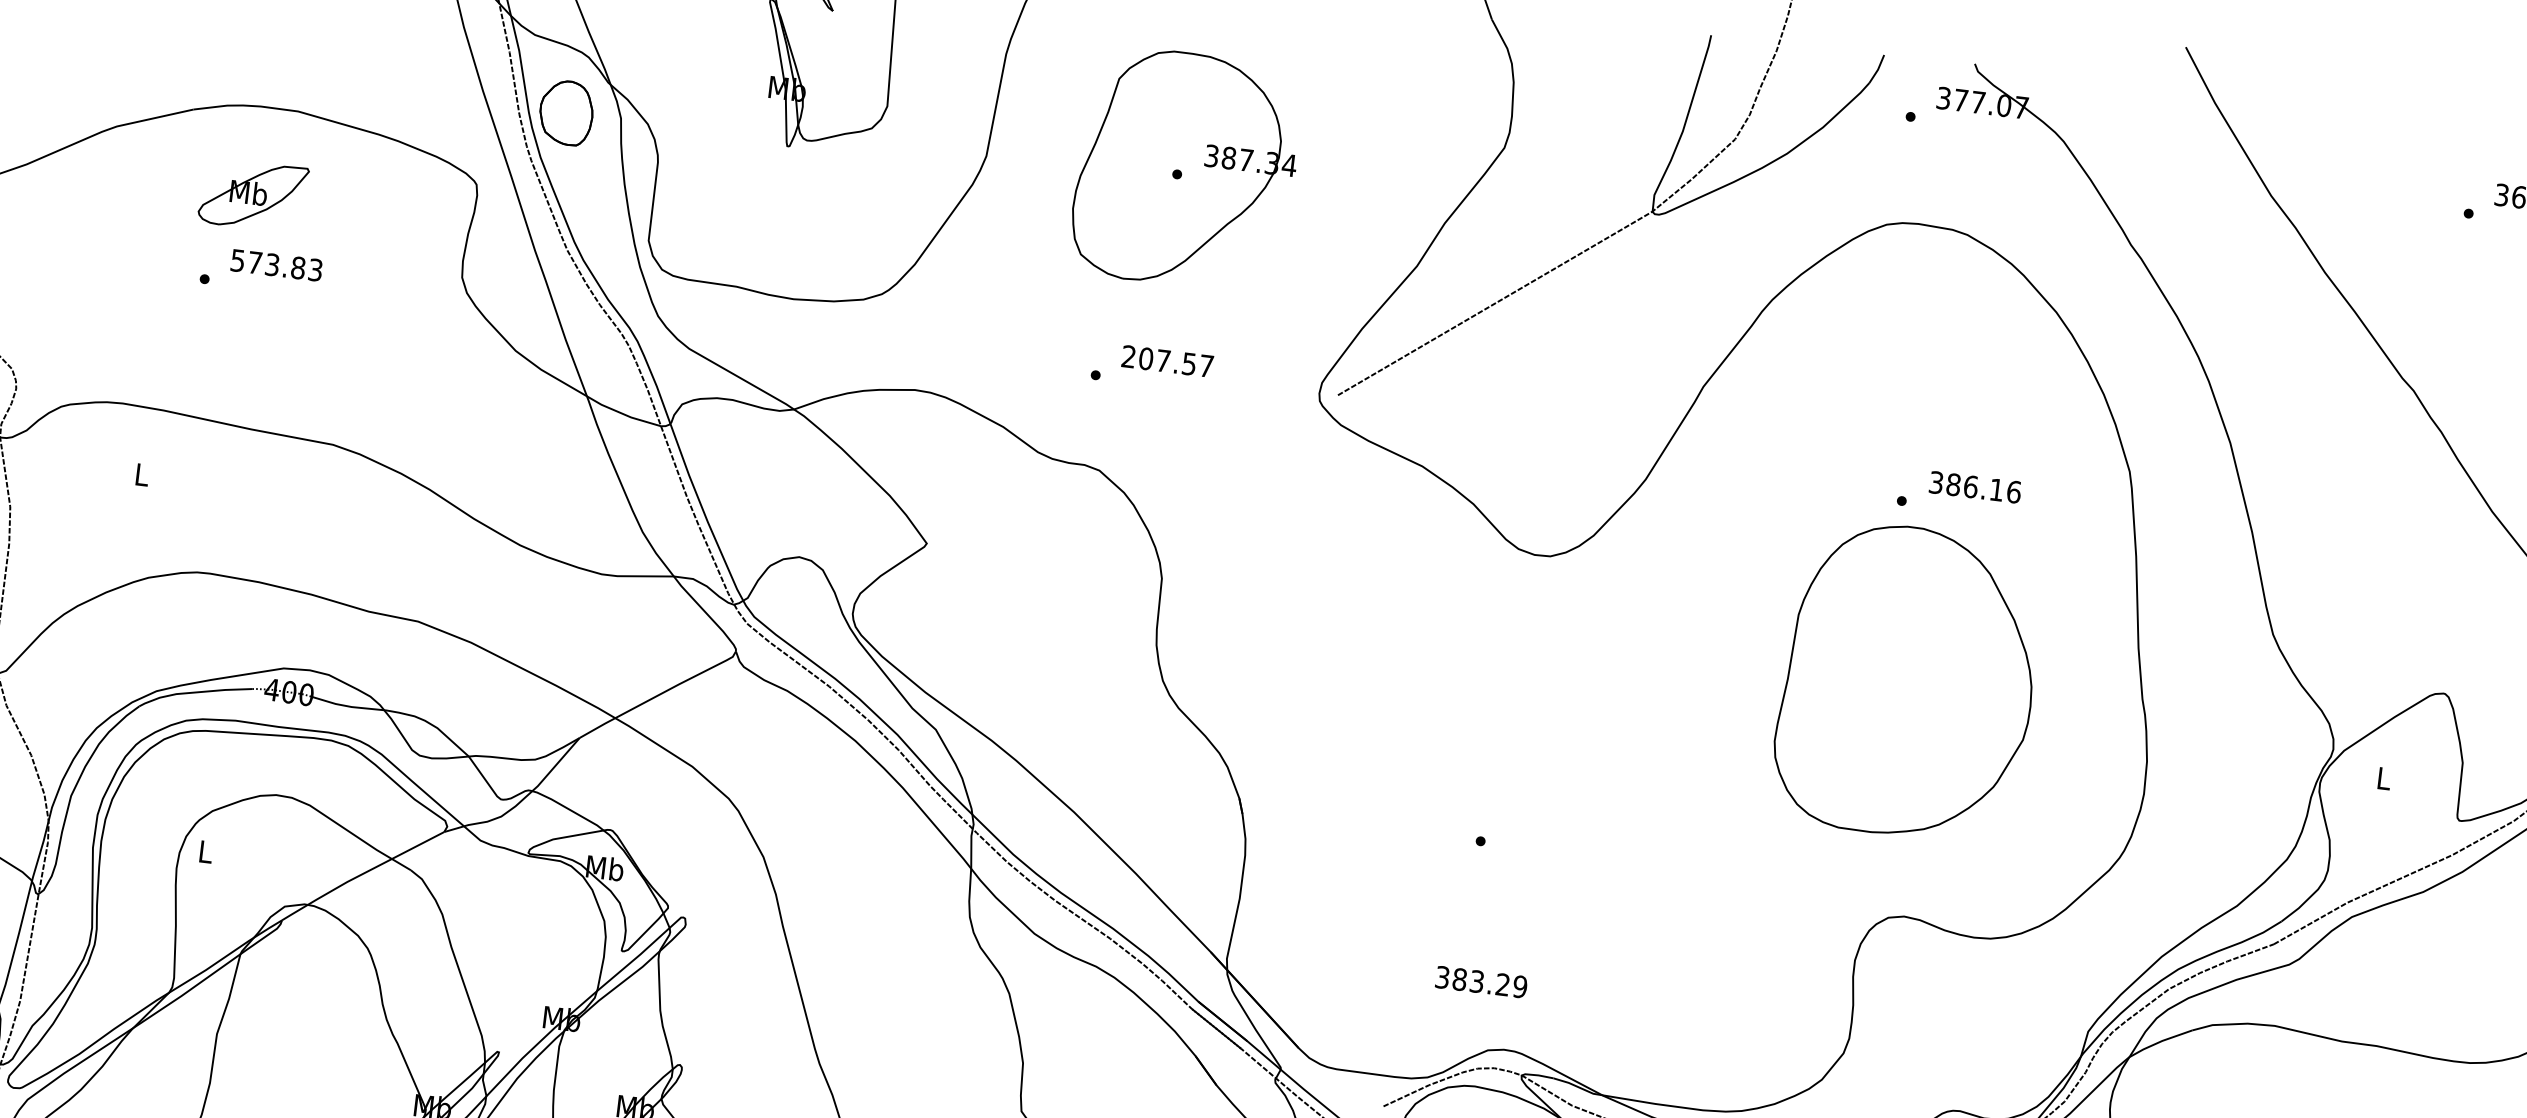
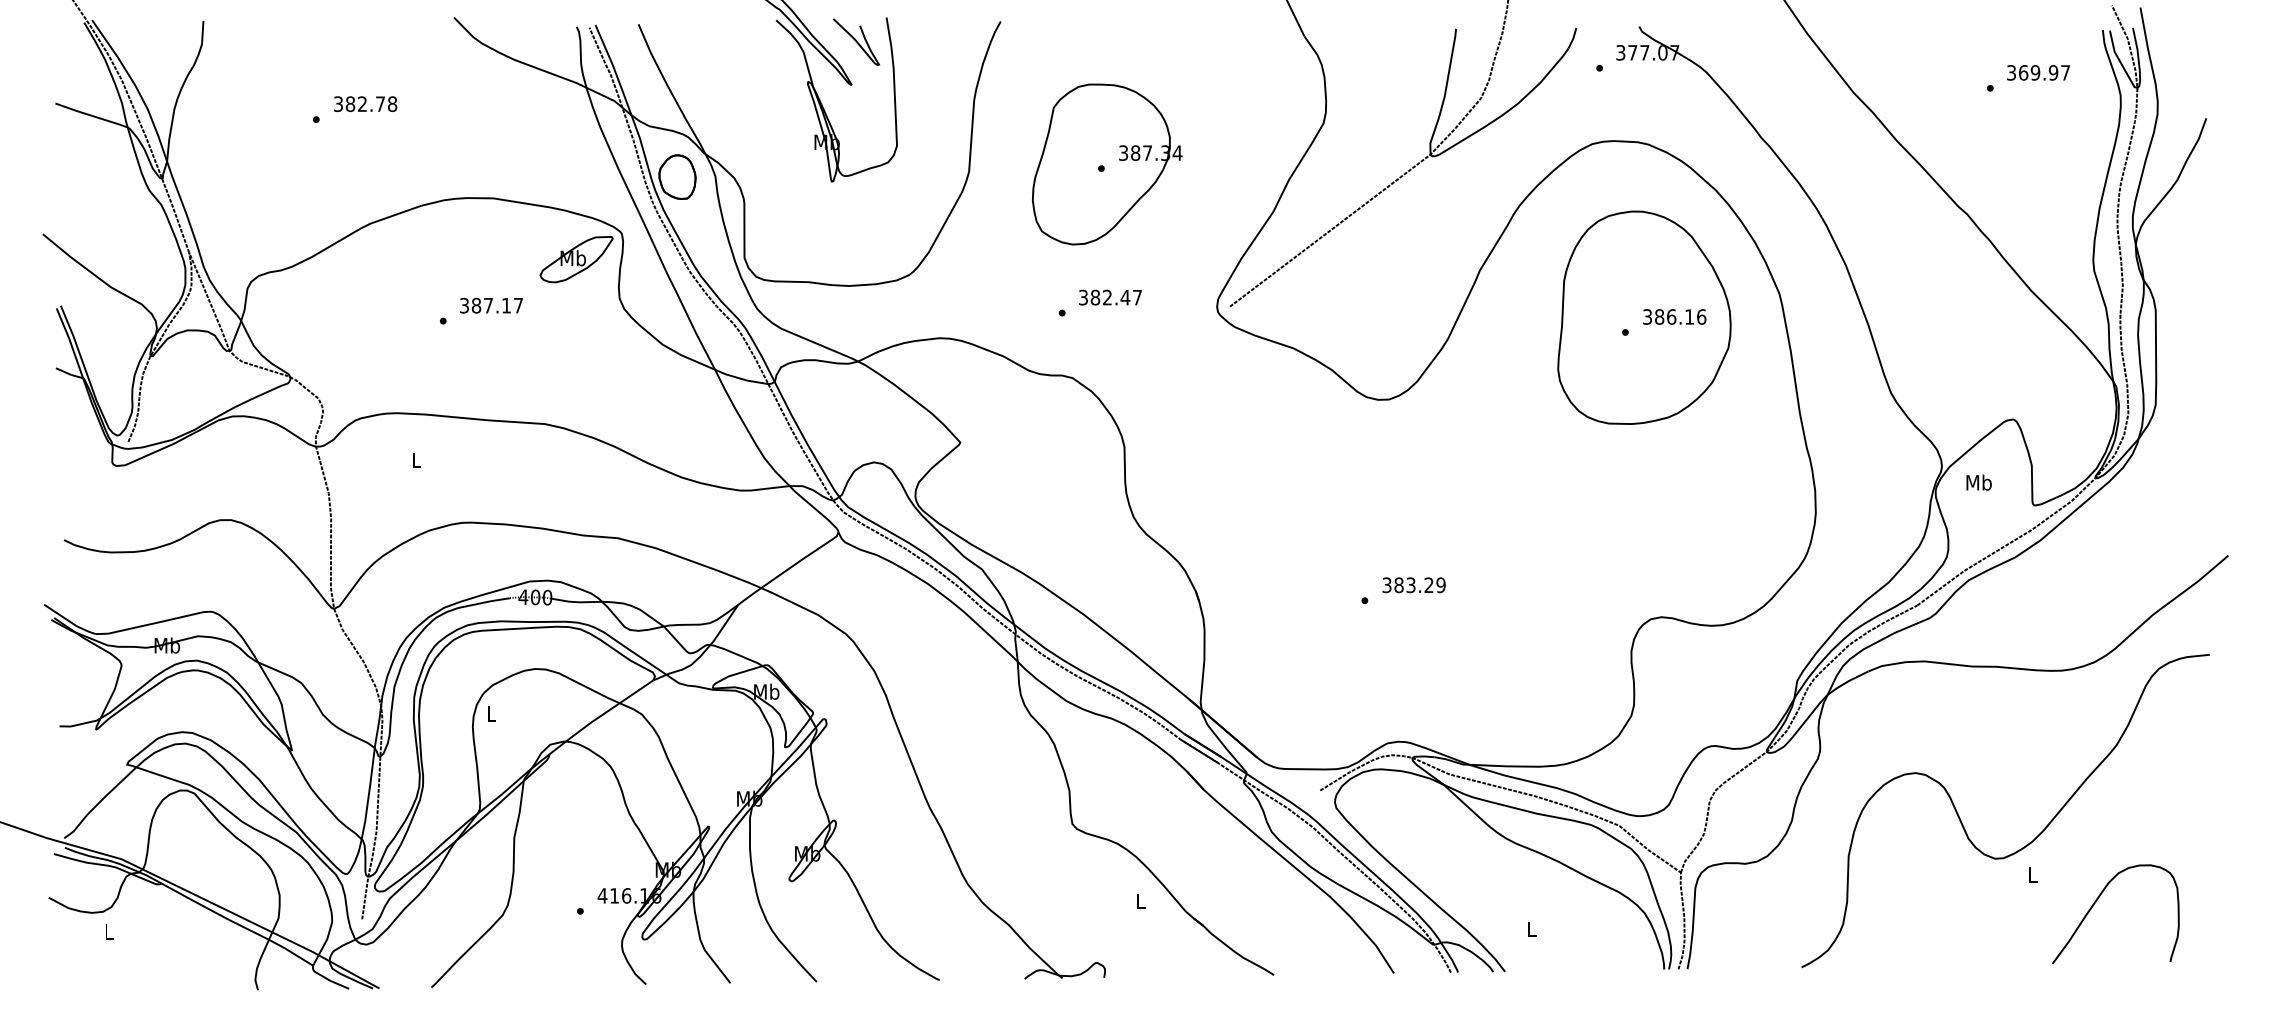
part: (253, 195) -> (576, 259), moved
text: (276, 265) -> (491, 305), 573.83 -> 387.17
text: (1159, 360) -> (1104, 297), 207.57 -> 382.47
part: (1907, 681) -> (1644, 317), moved
text: (2383, 778) -> (1978, 482), L -> Mb
text: (1480, 982) -> (1413, 585), moved

